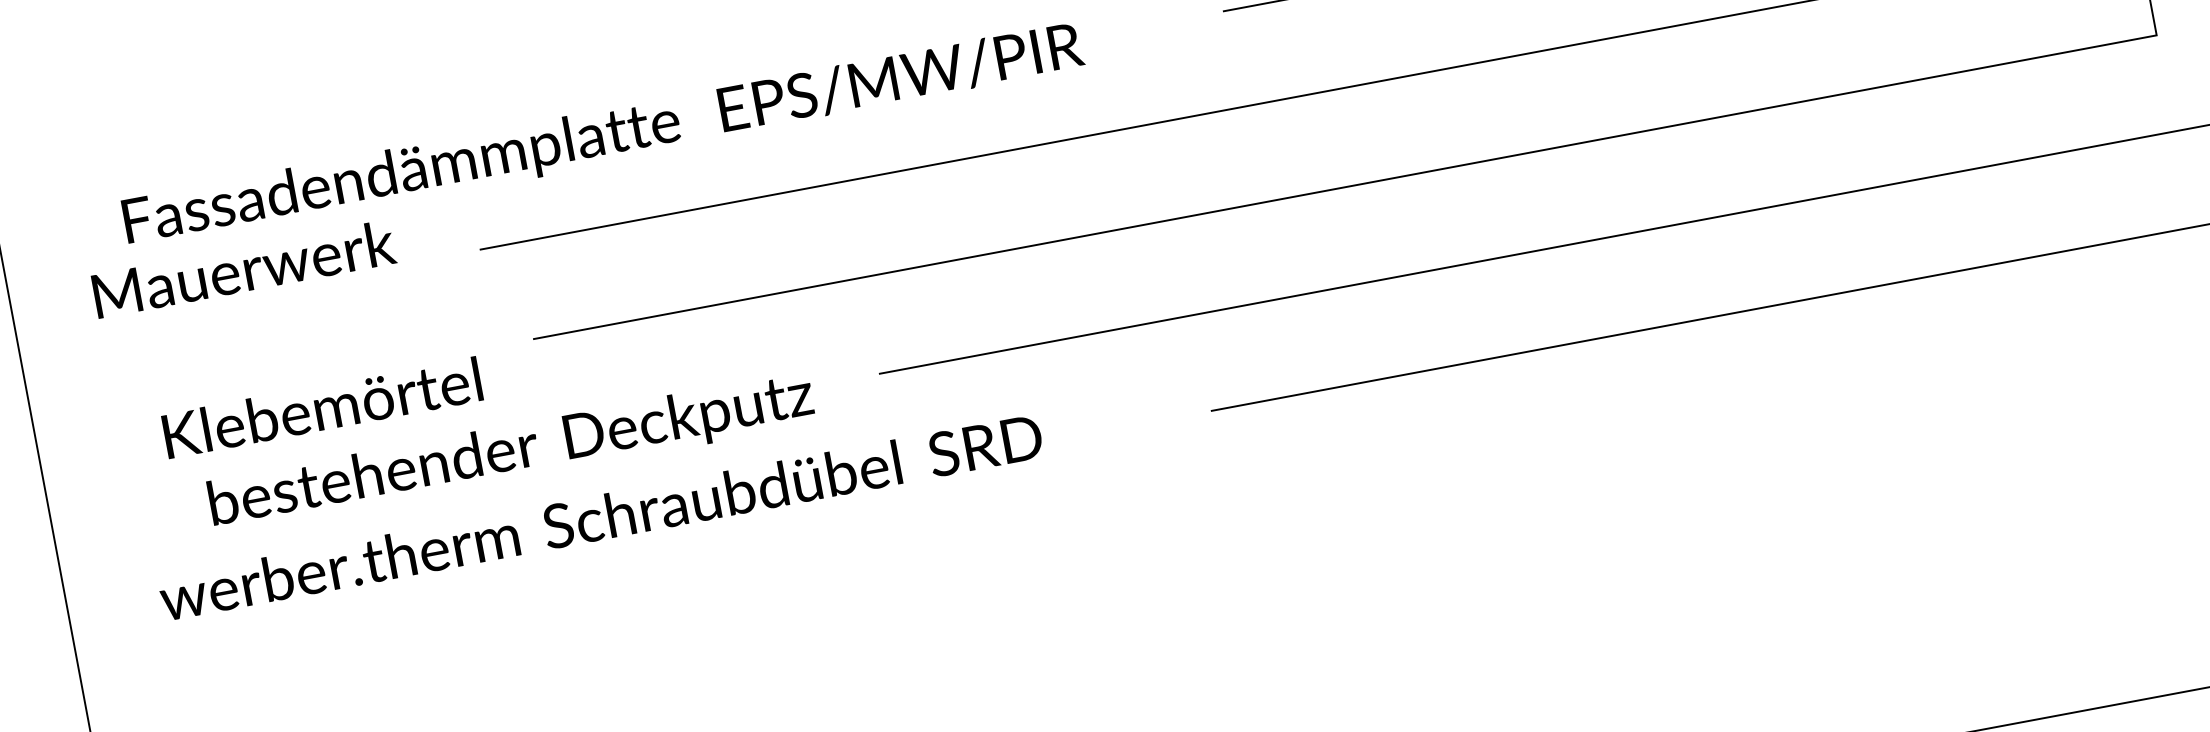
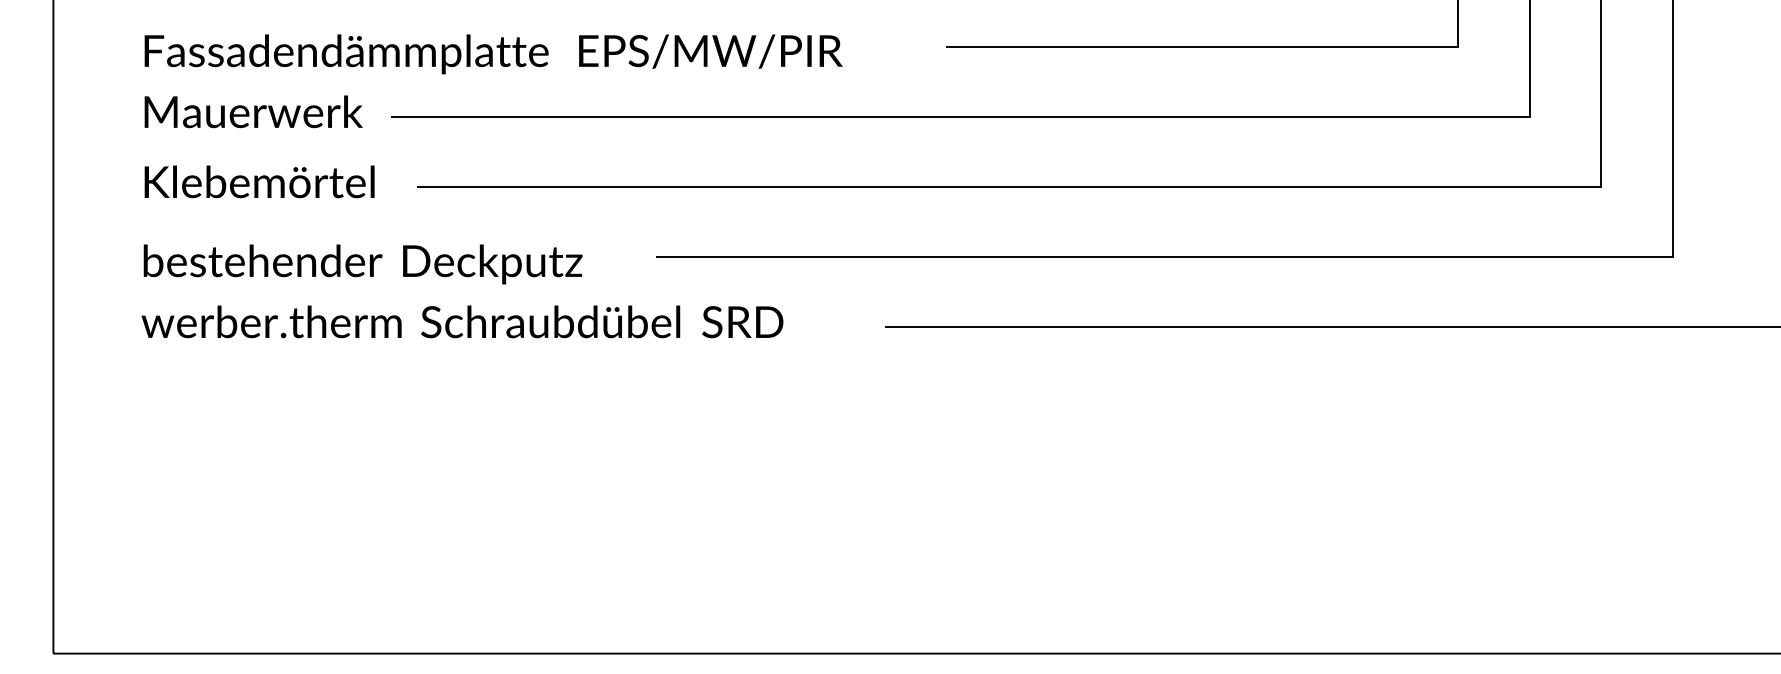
text: (243, 268) -> (253, 111), moved
text: (322, 407) -> (259, 181), moved
text: (510, 452) -> (362, 264), moved
text: (600, 516) -> (462, 321), moved

